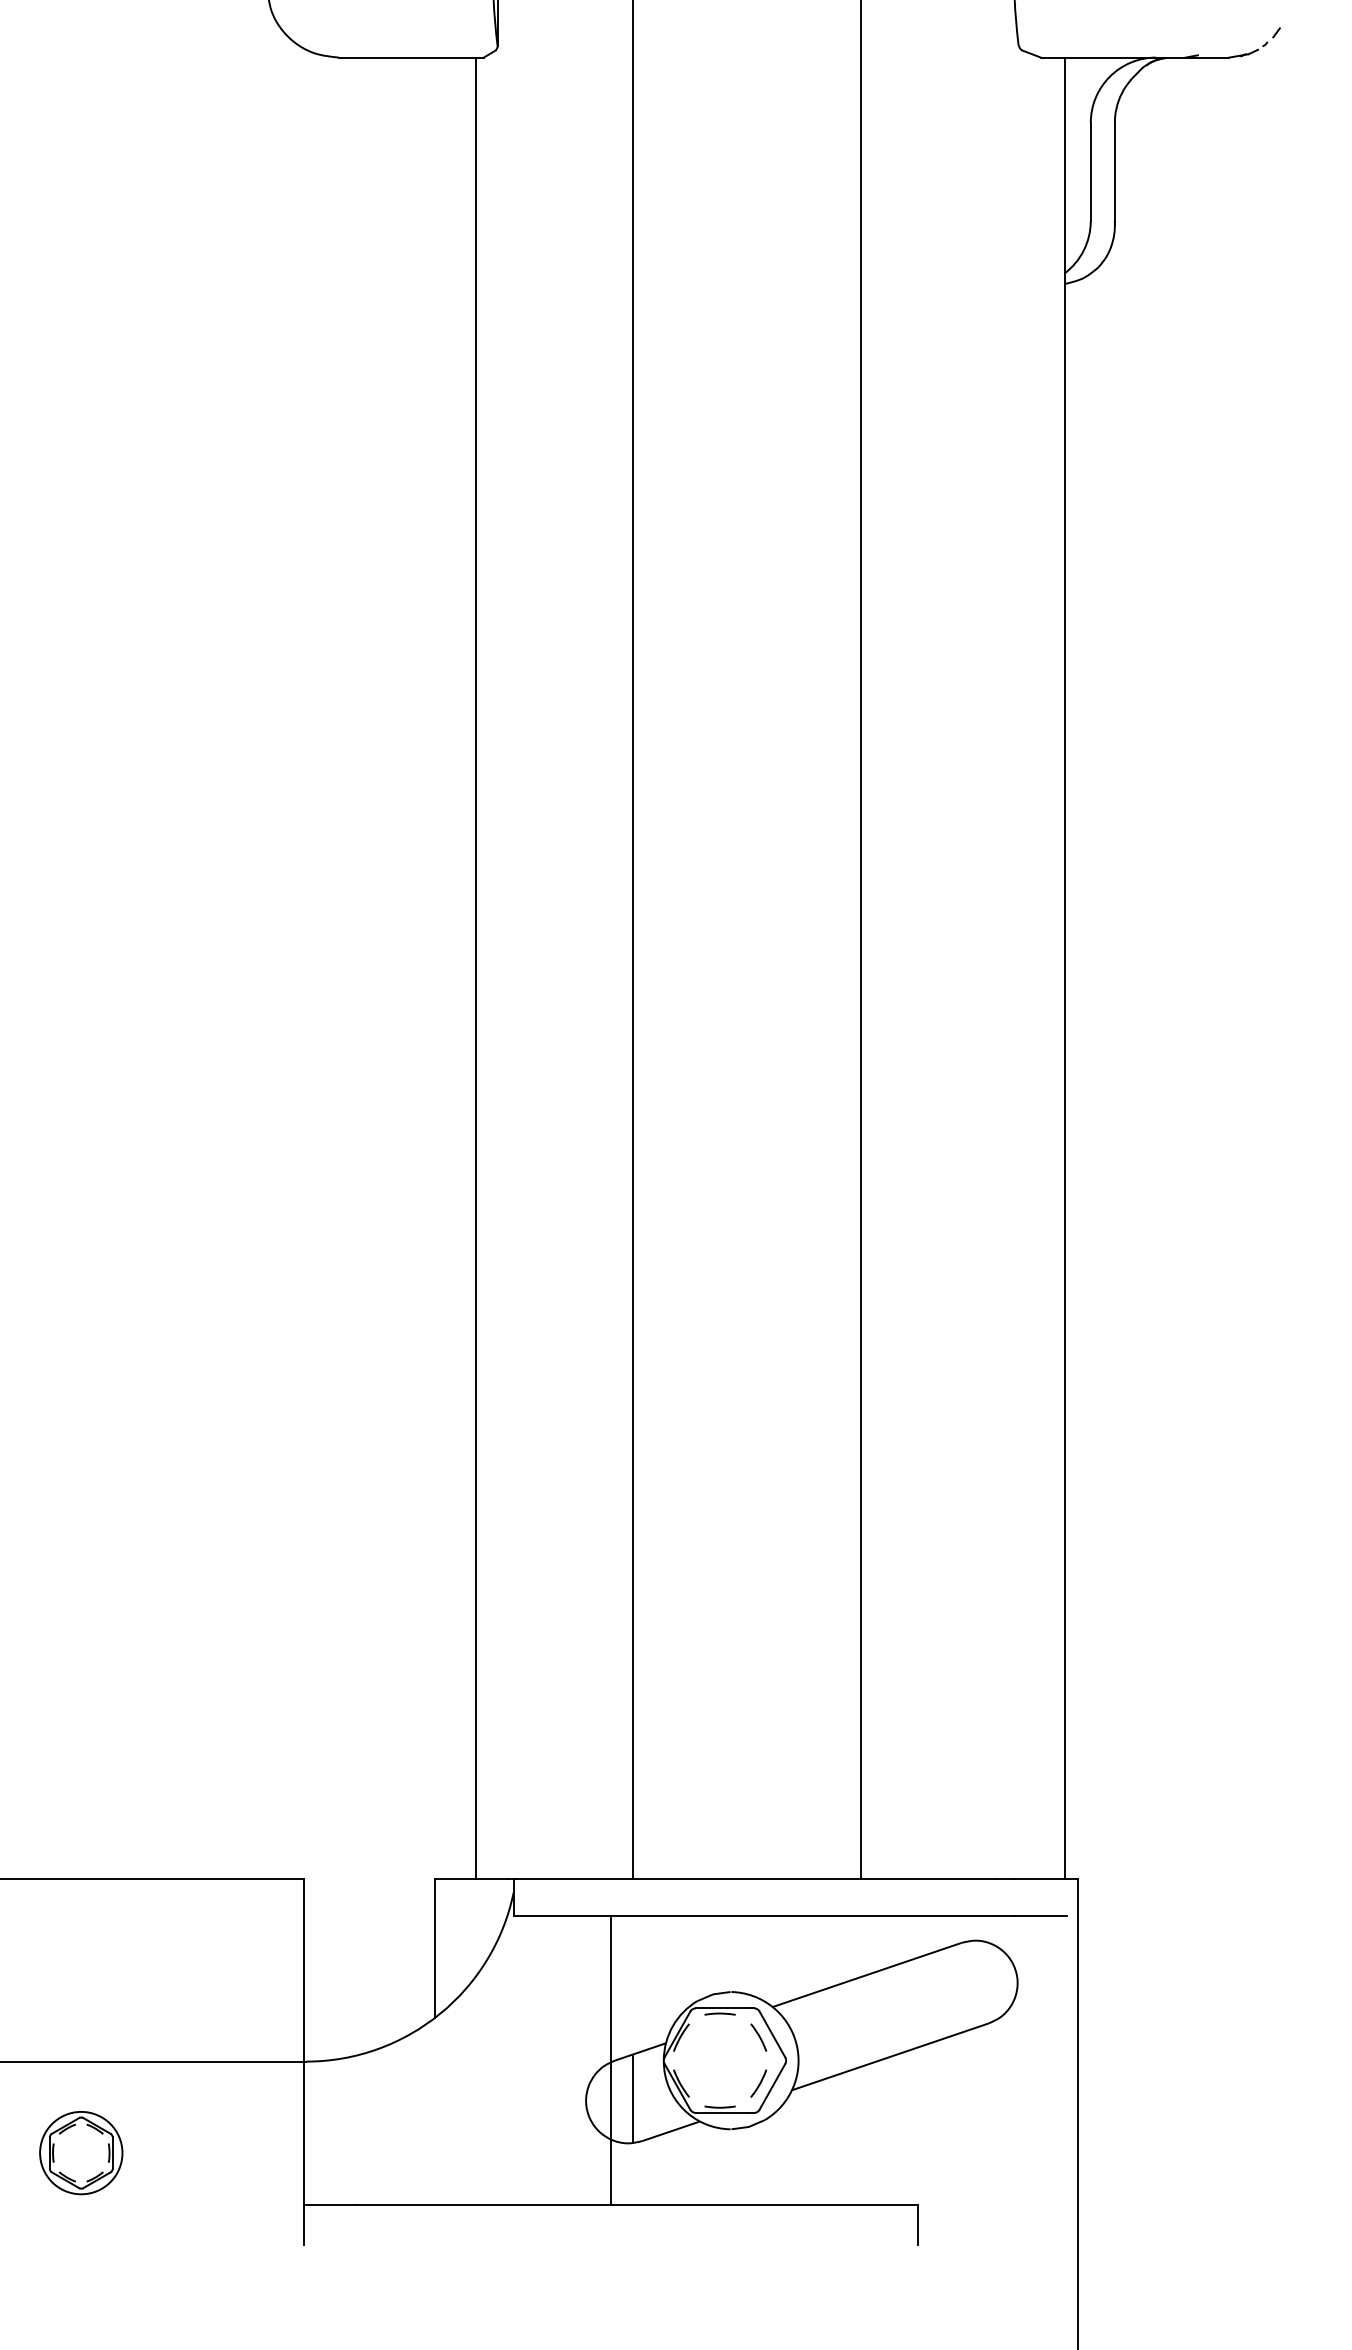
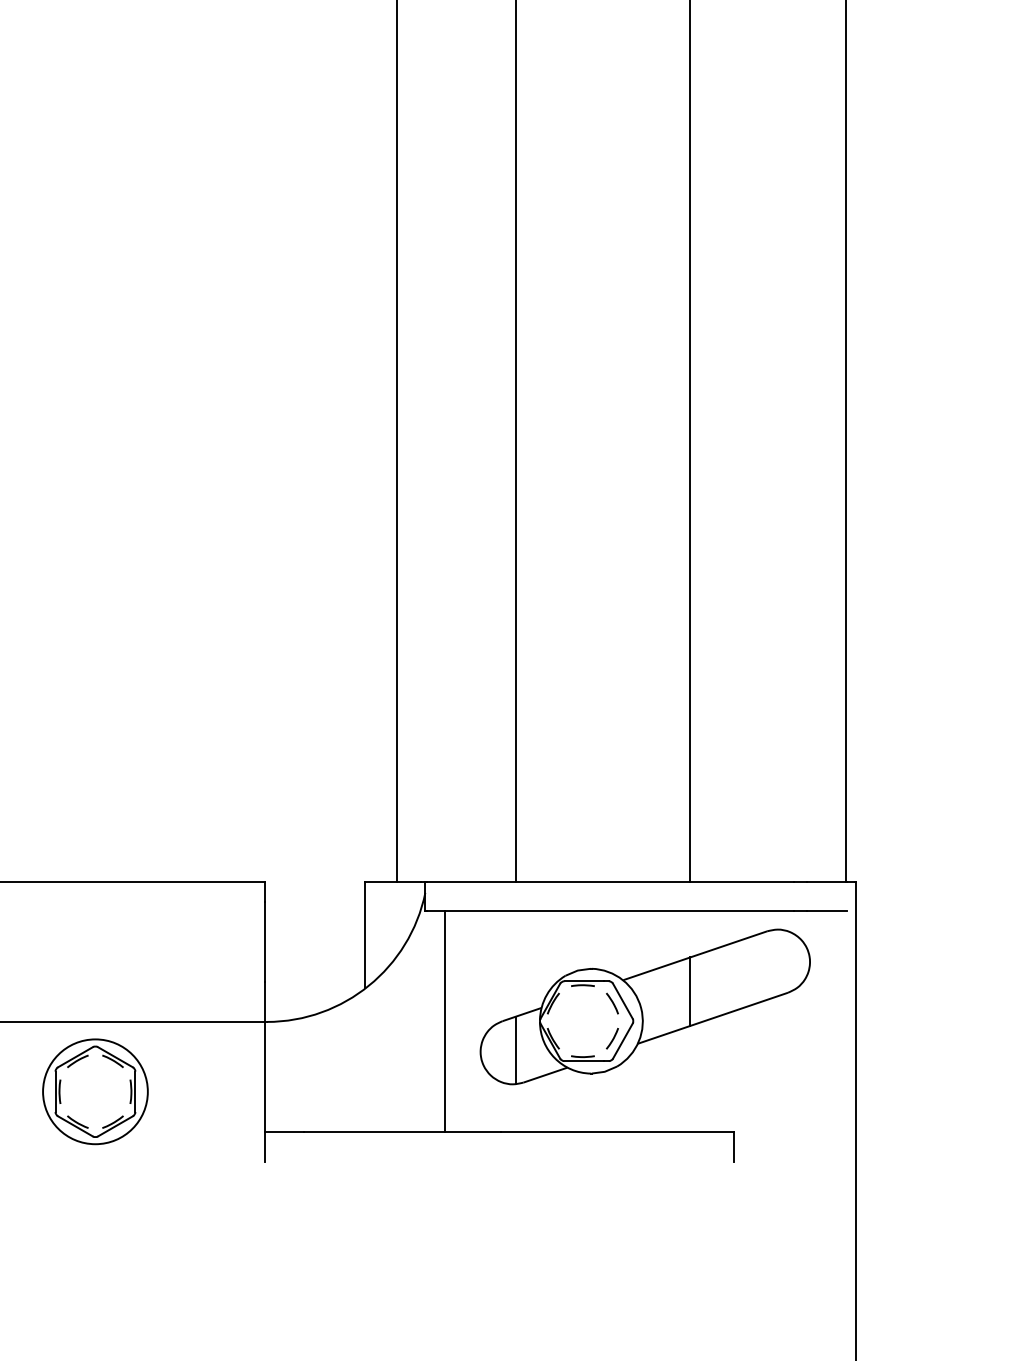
line: (860, 2021) -> (690, 991), added
line: (610, 2060) -> (445, 1021), moved
part: (80, 2152) -> (94, 1091), size x1.67

